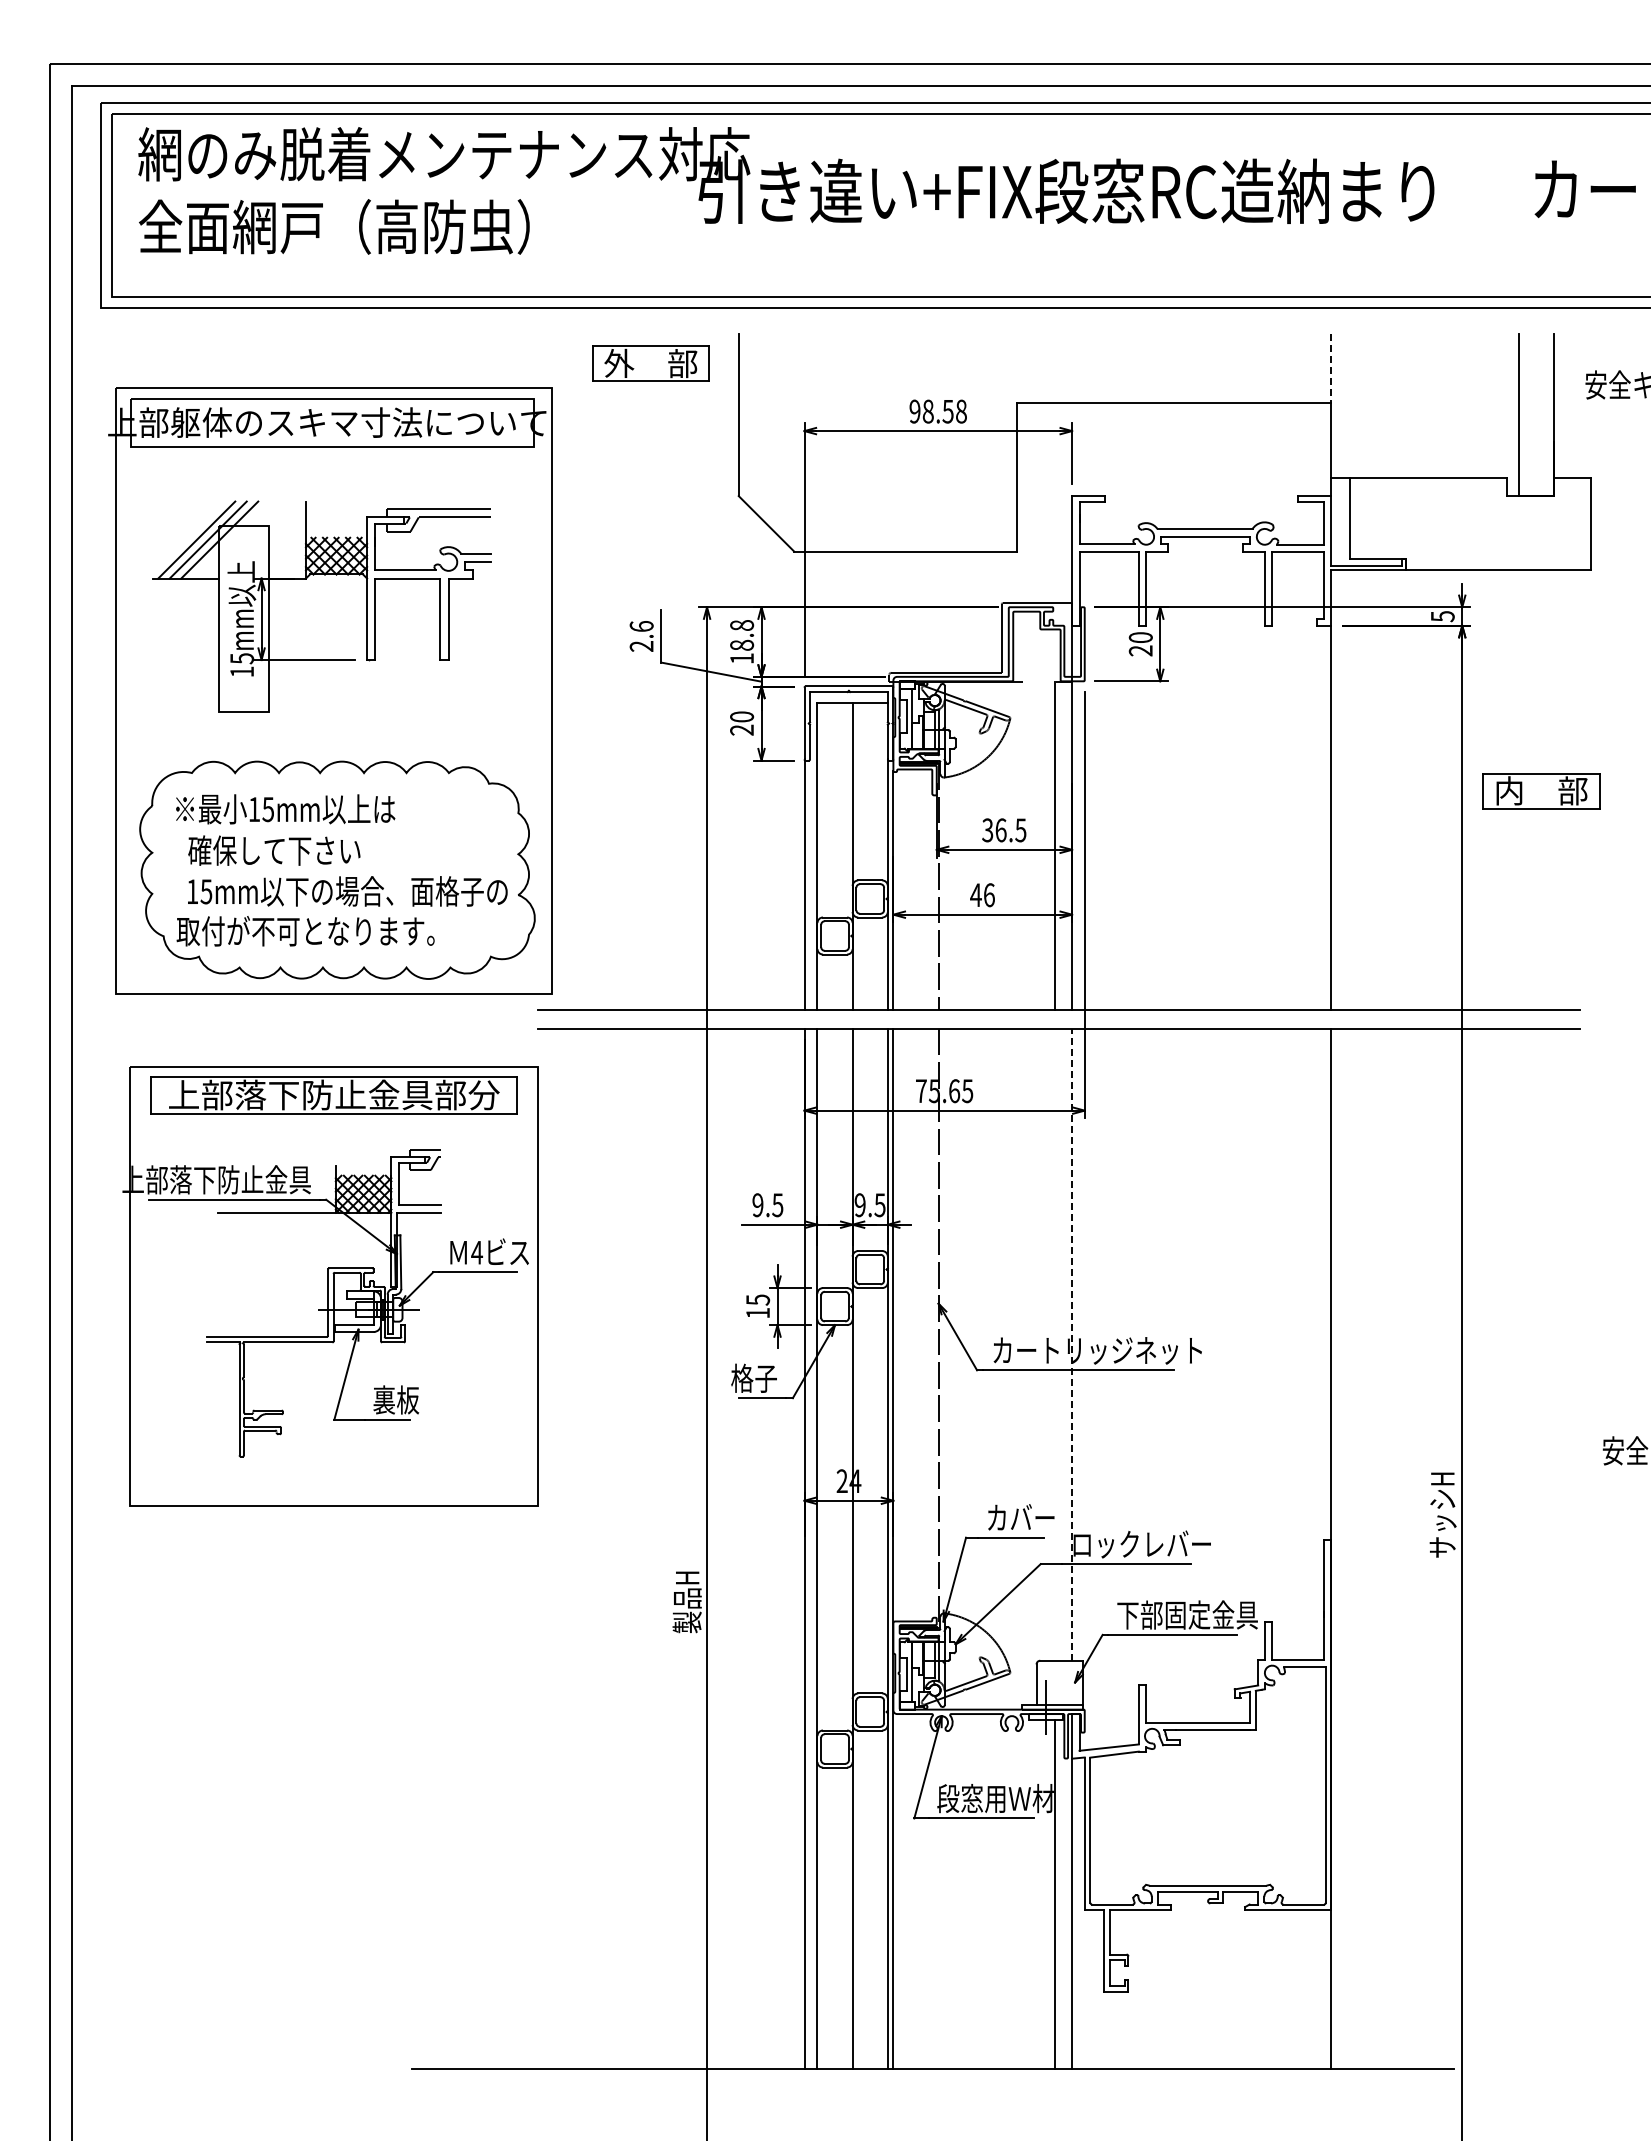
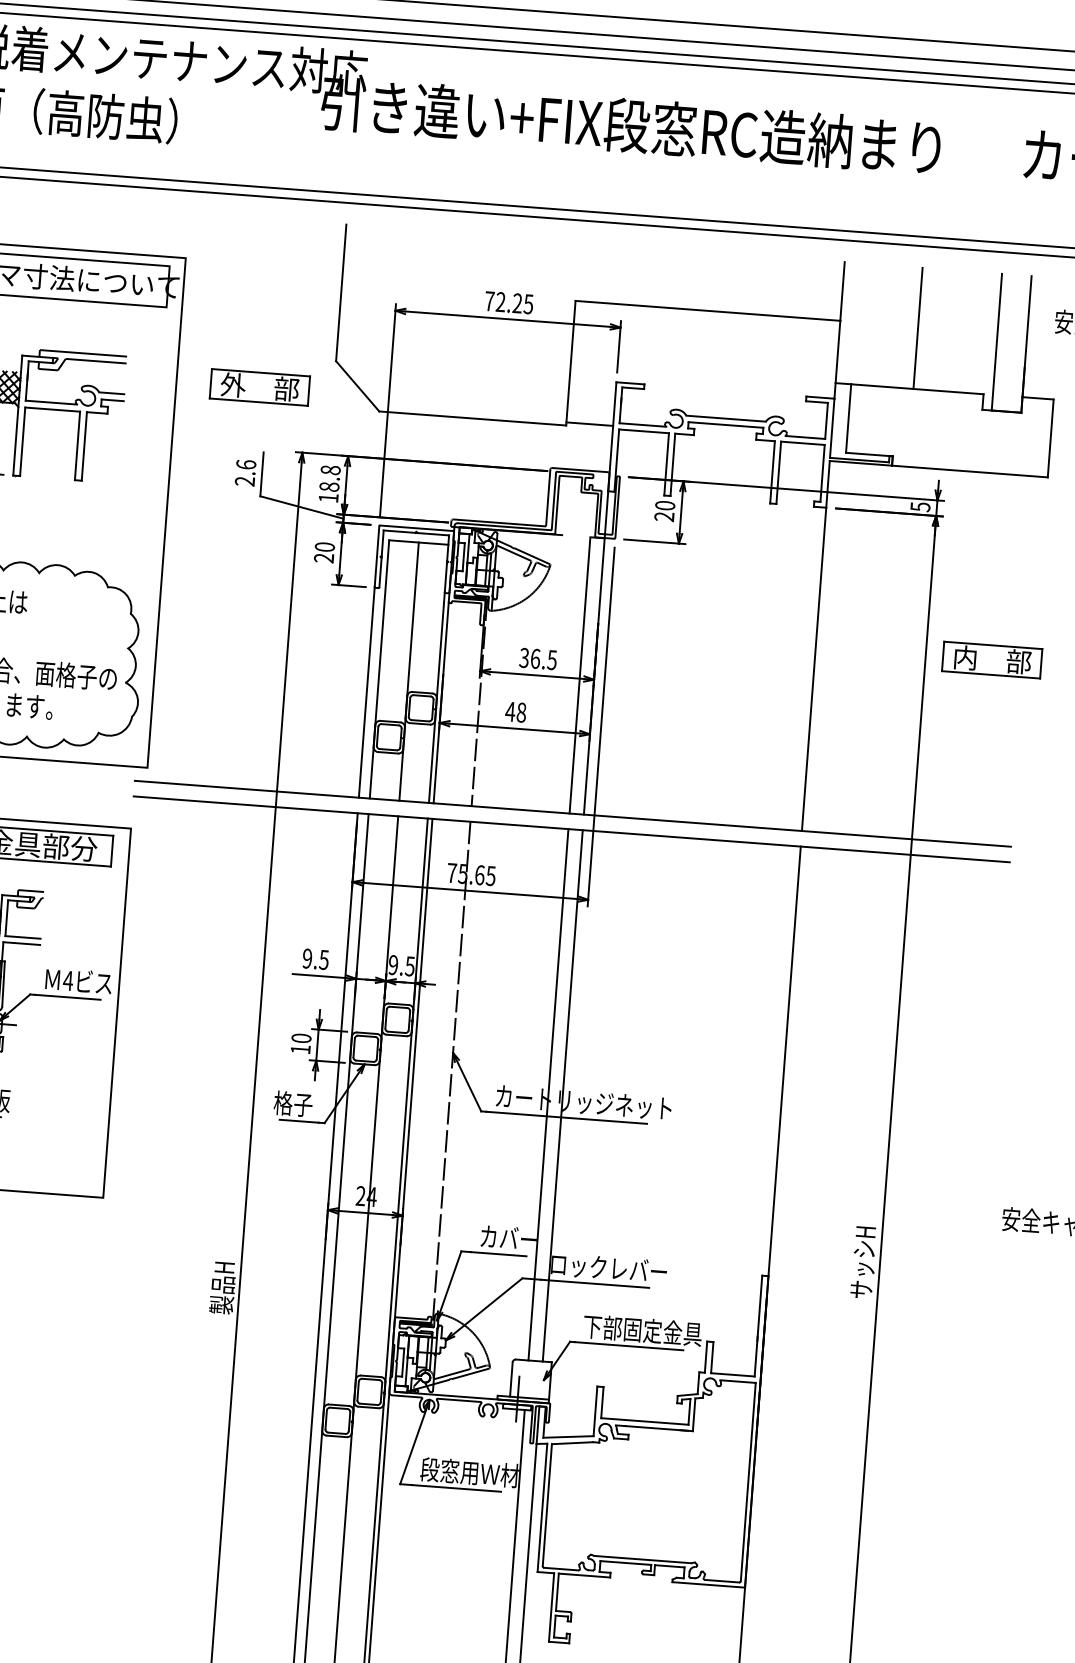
part: (650, 363) -> (259, 387), moved
line: (1331, 368) -> (842, 291), dashed -> solid
line: (1424, 405) -> (918, 328), added
text: (937, 411) -> (508, 302), 98.58 -> 72.25
line: (1044, 547) -> (589, 423), added
text: (989, 895) -> (521, 712), 46 -> 48
text: (757, 1299) -> (301, 1037), 15 -> 10
line: (1055, 1344) -> (548, 1094), added
line: (1072, 1344) -> (563, 1095), dashed -> solid

